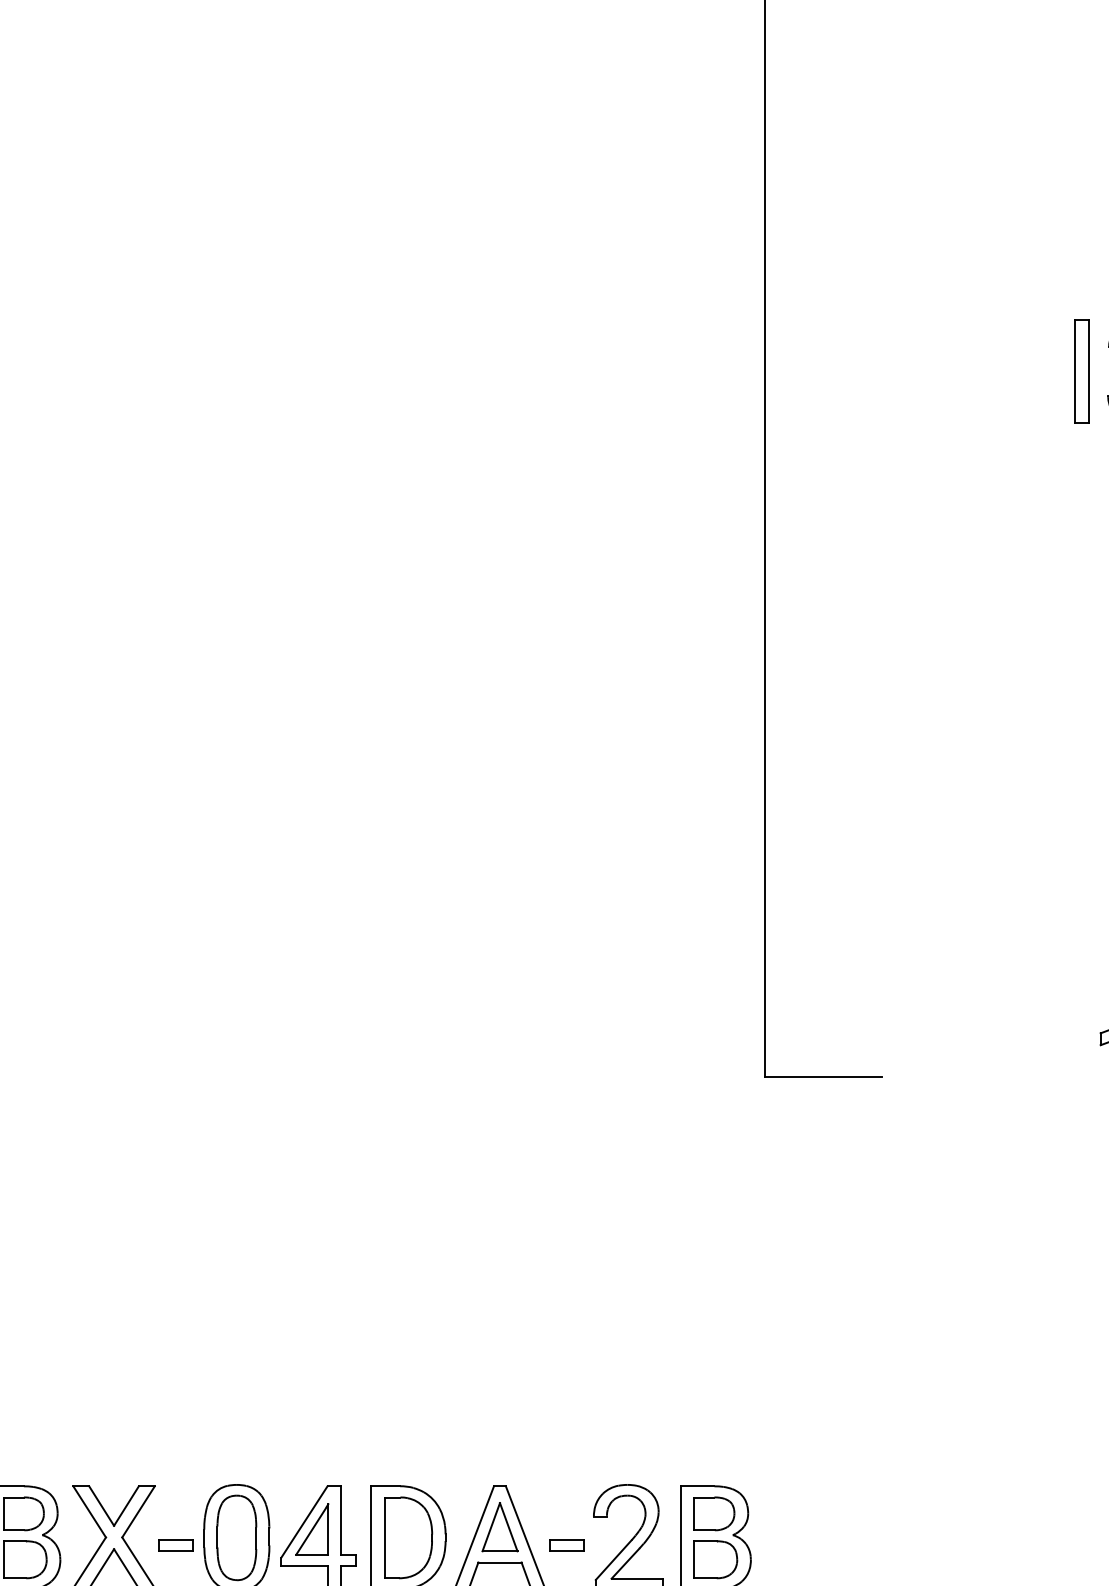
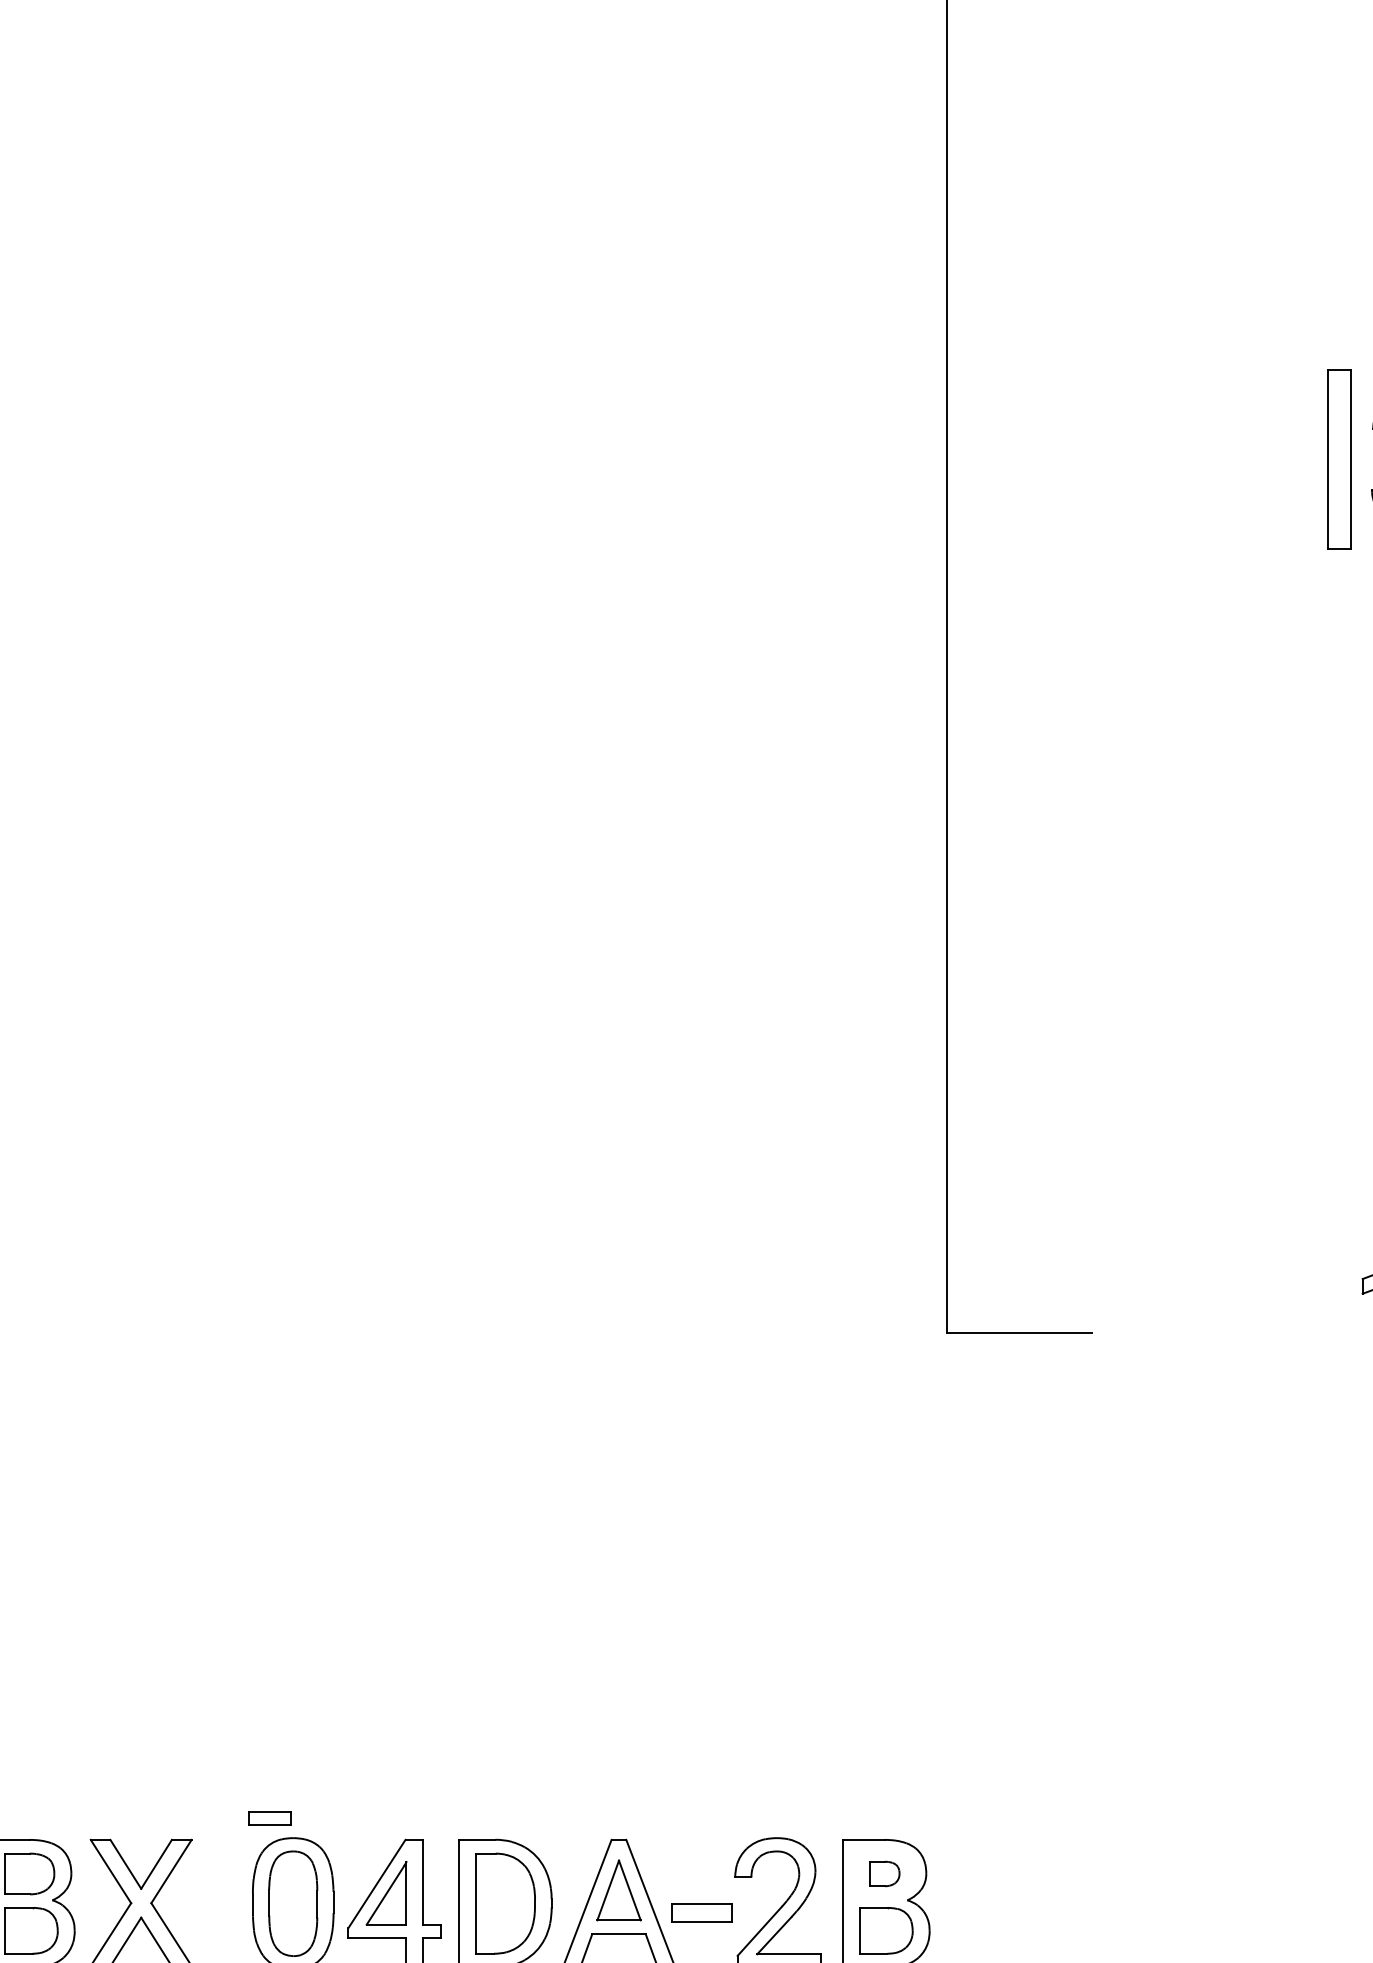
part: (1081, 371) -> (1339, 459), size x1.4
part: (714, 1513) -> (884, 1873), size x0.6
part: (175, 1545) -> (269, 1818), moved
part: (567, 1545) -> (702, 1913), size x1.4

